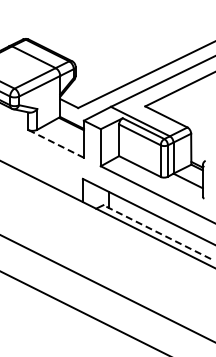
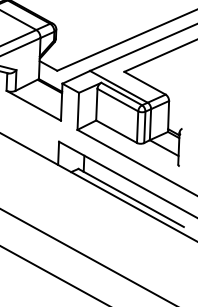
line: (55, 143) -> (33, 105), dashed -> solid
line: (156, 231) -> (130, 197), dashed -> solid

